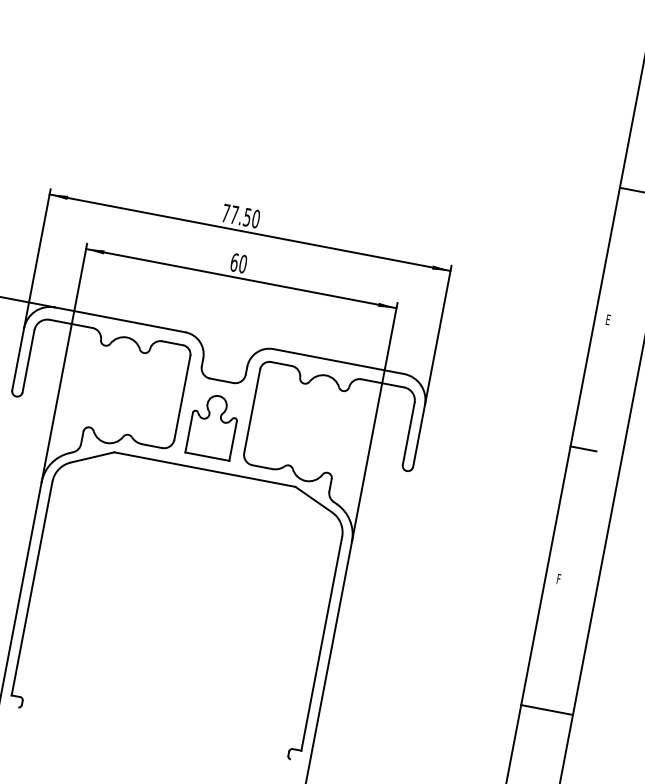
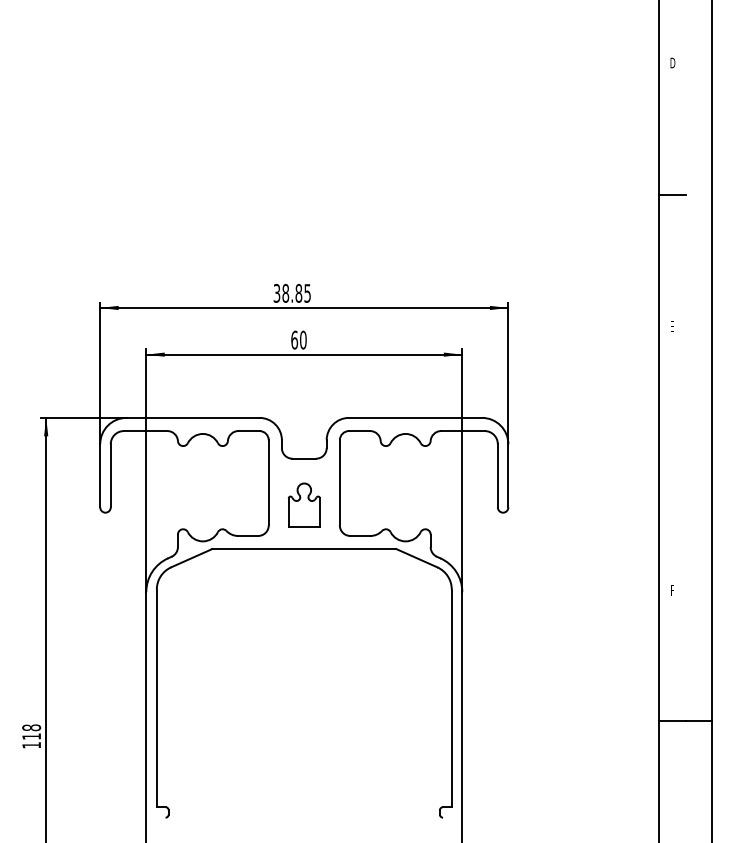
text: (241, 216) -> (292, 293), 77.50 -> 38.85
part: (213, 425) -> (304, 504), size x0.7
line: (583, 448) -> (672, 457), removed

